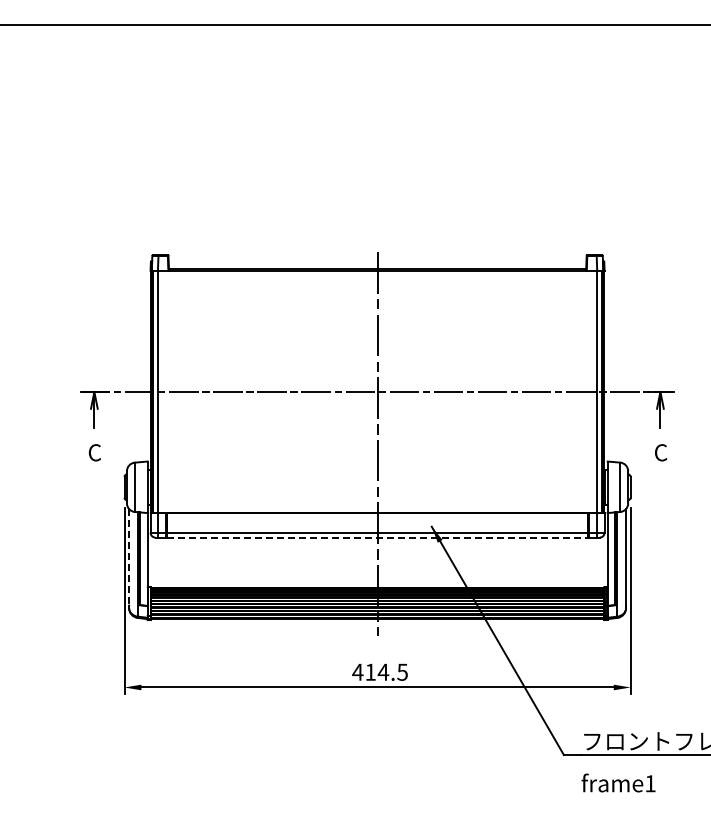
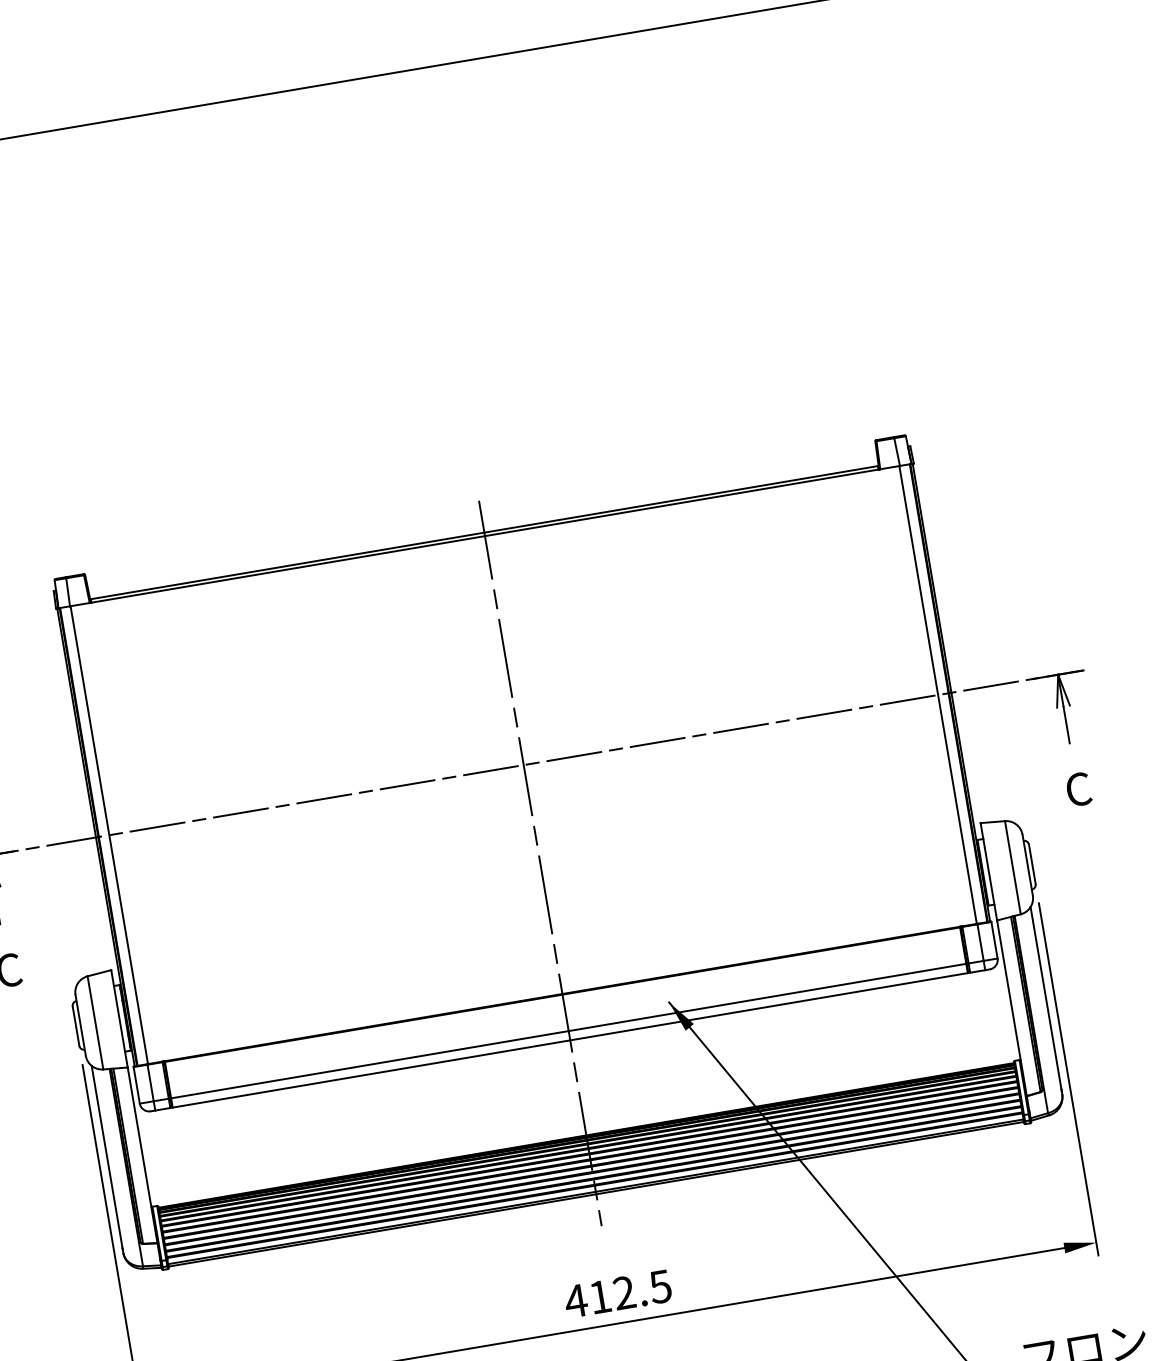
line: (378, 537) -> (571, 1039), dashed -> solid
line: (129, 556) -> (107, 1155), dashed -> solid
text: (383, 671) -> (624, 1291), 414.5 -> 412.5

